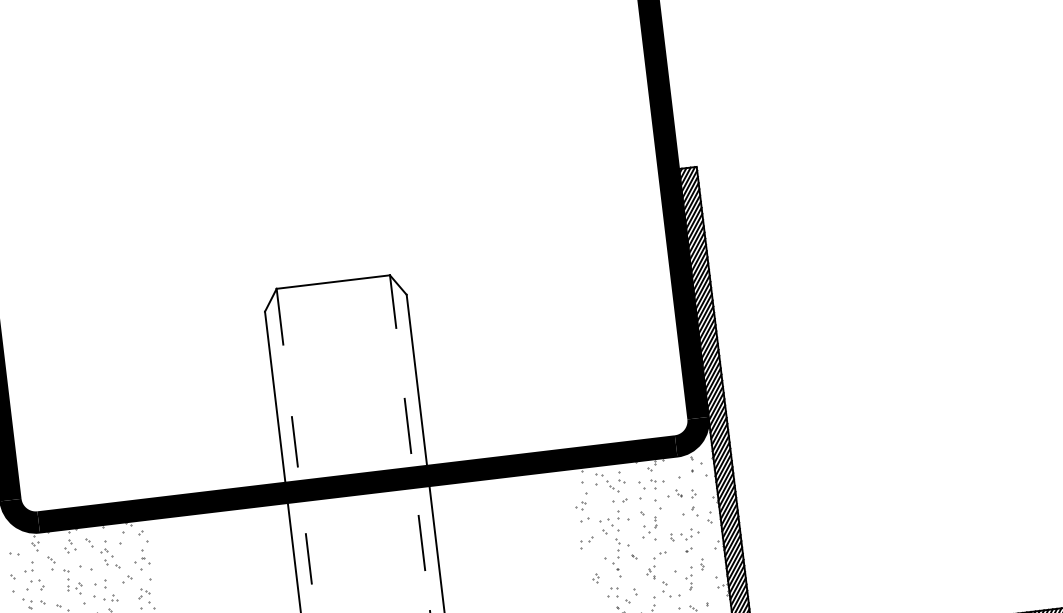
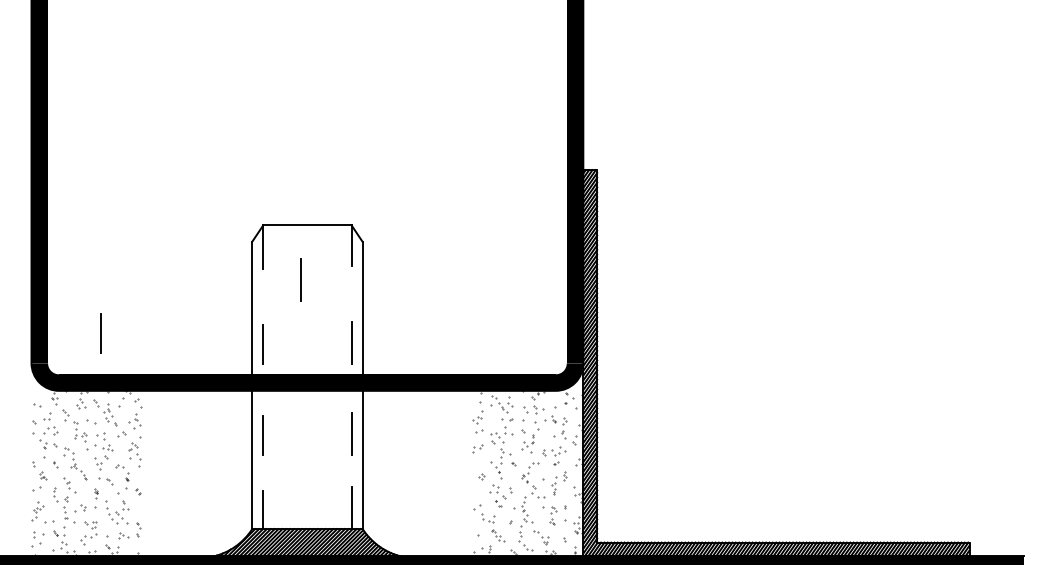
line: (332, 352) -> (300, 279), added
line: (84, 452) -> (100, 333), added

